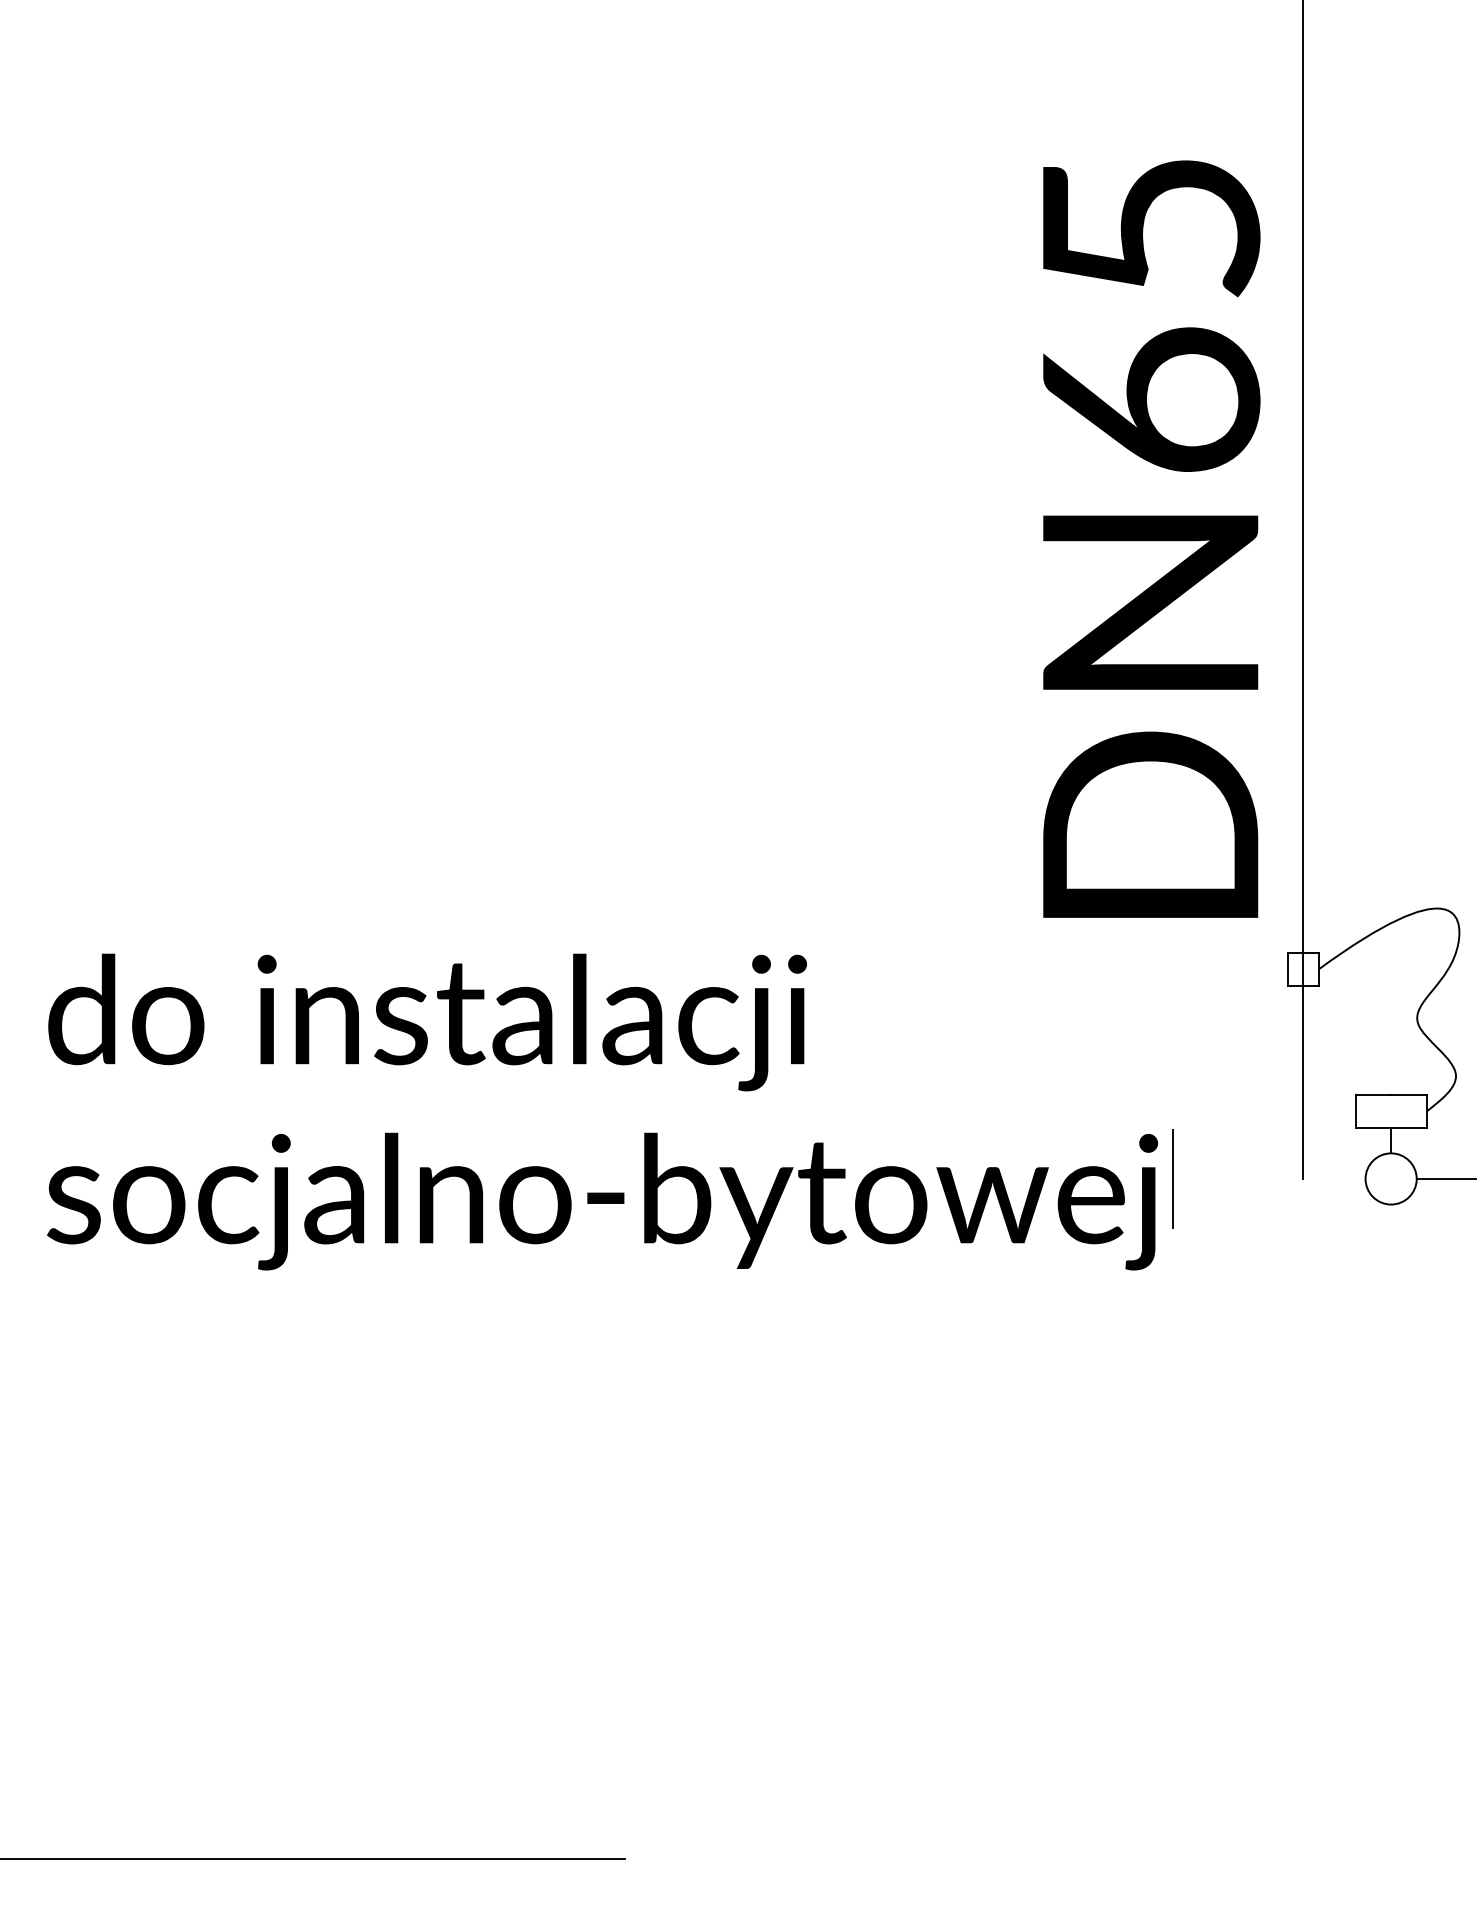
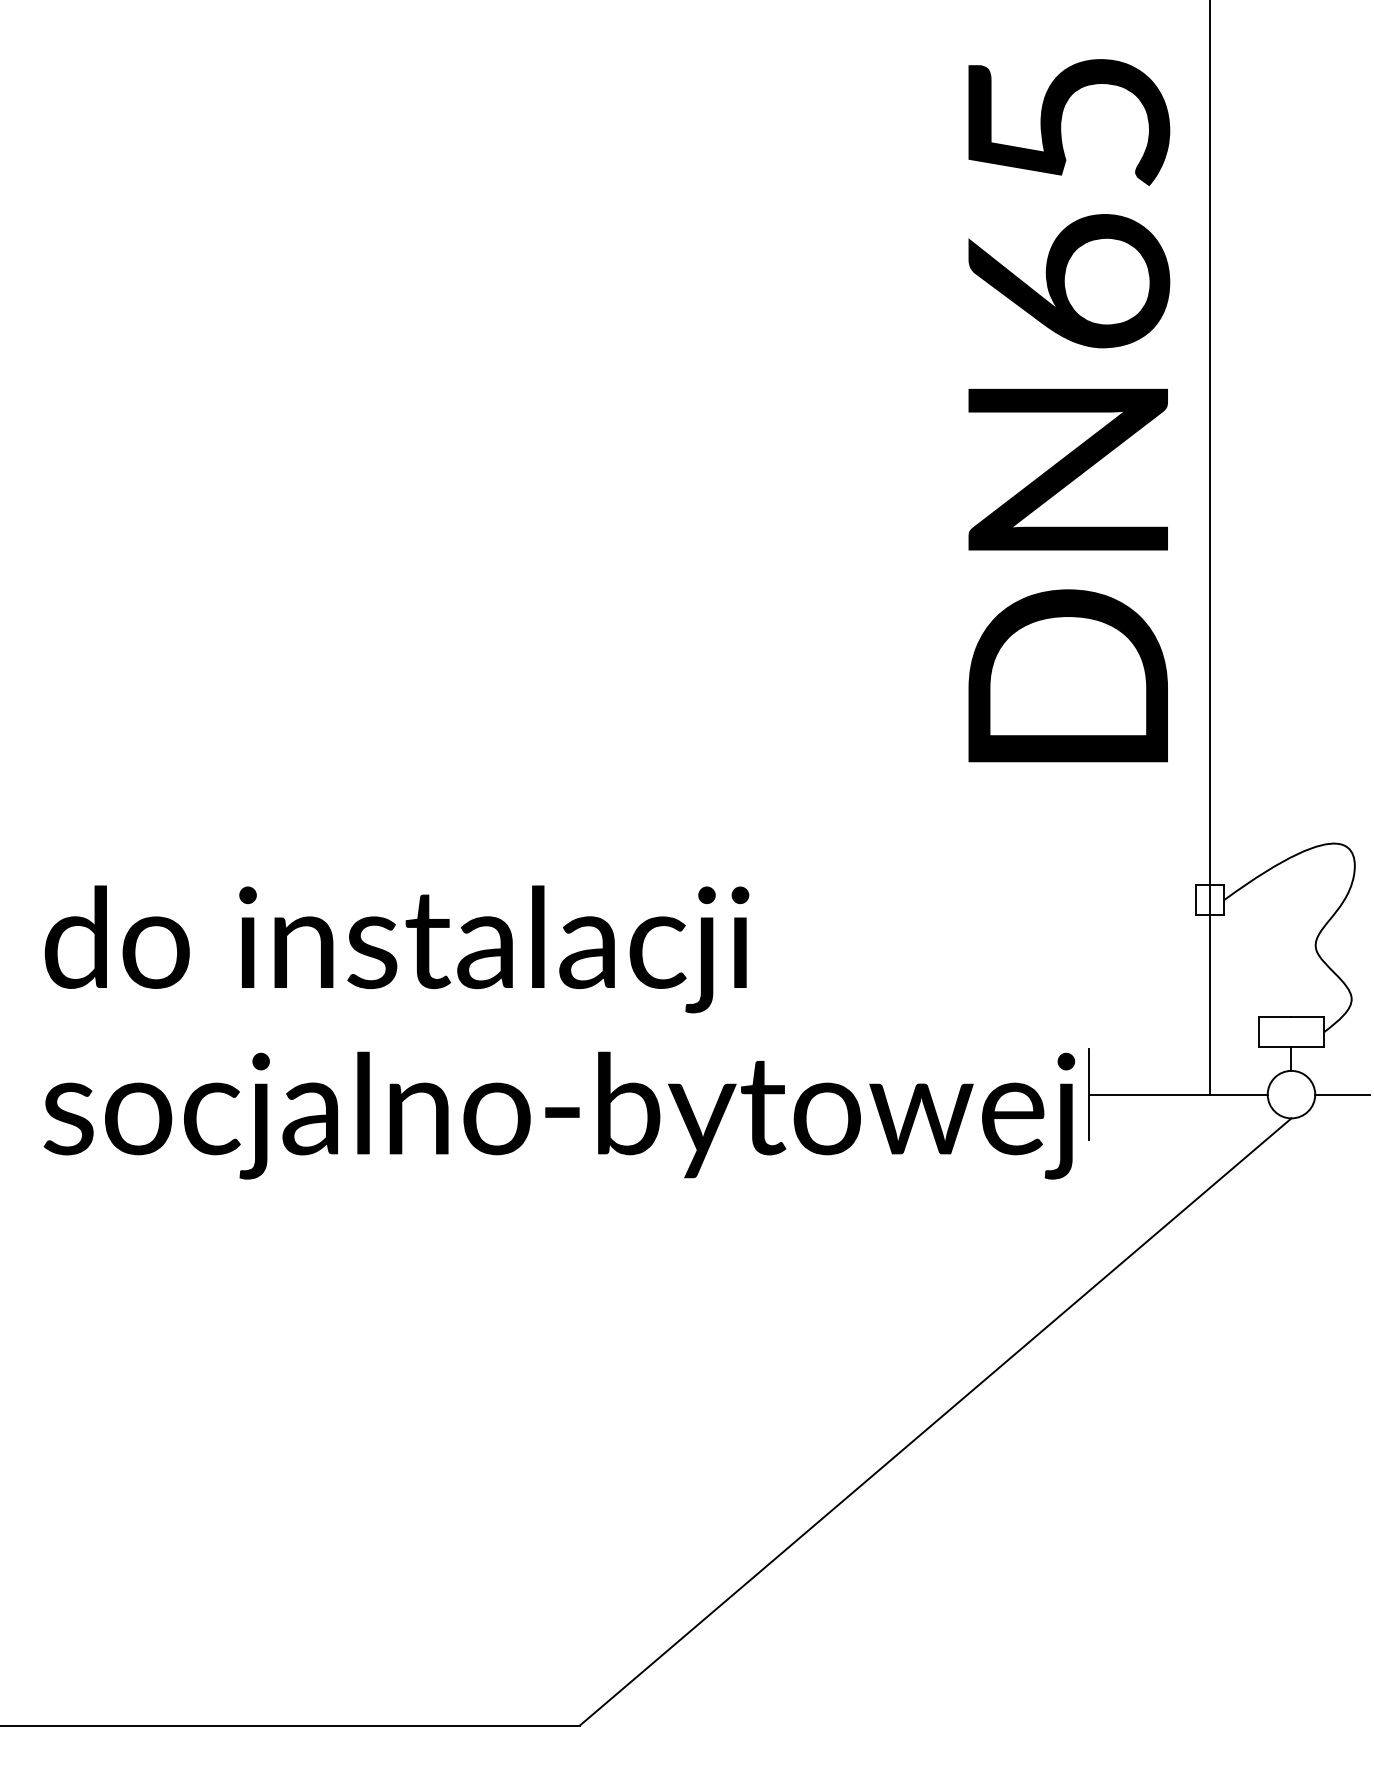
text: (1152, 538) -> (1069, 410), moved
line: (1269, 1178) -> (1178, 1094), added
line: (1007, 1531) -> (935, 1421), added

